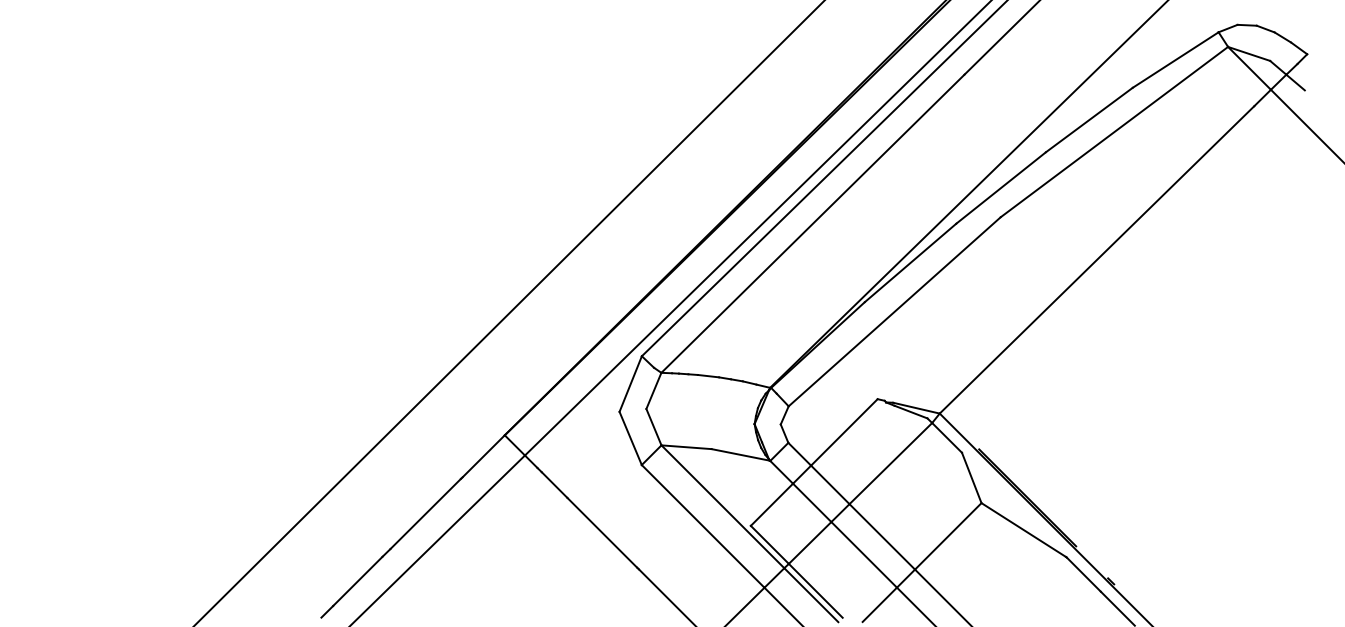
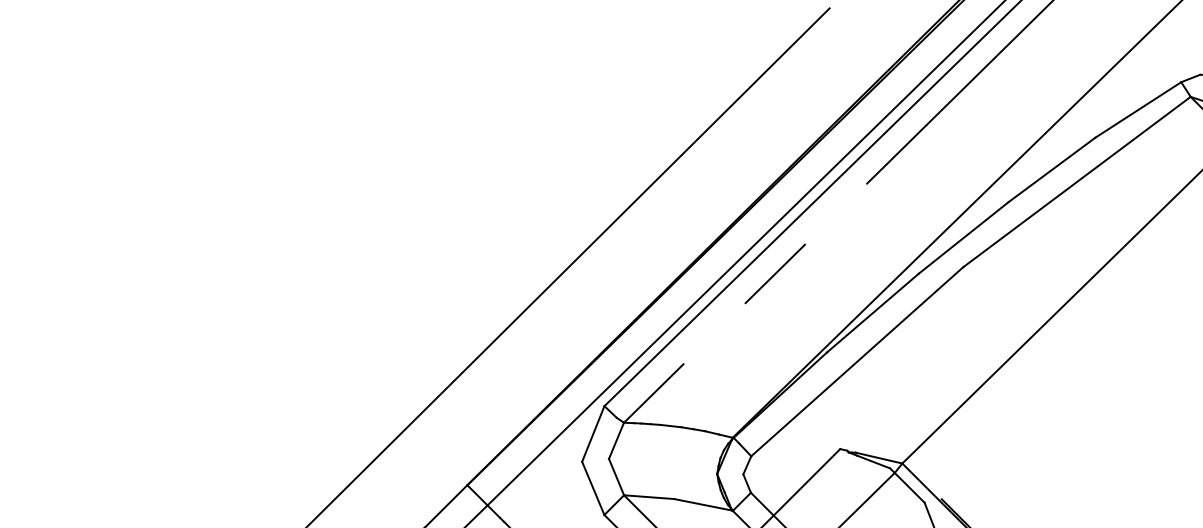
line: (812, 223) -> (775, 273), solid -> dashed

